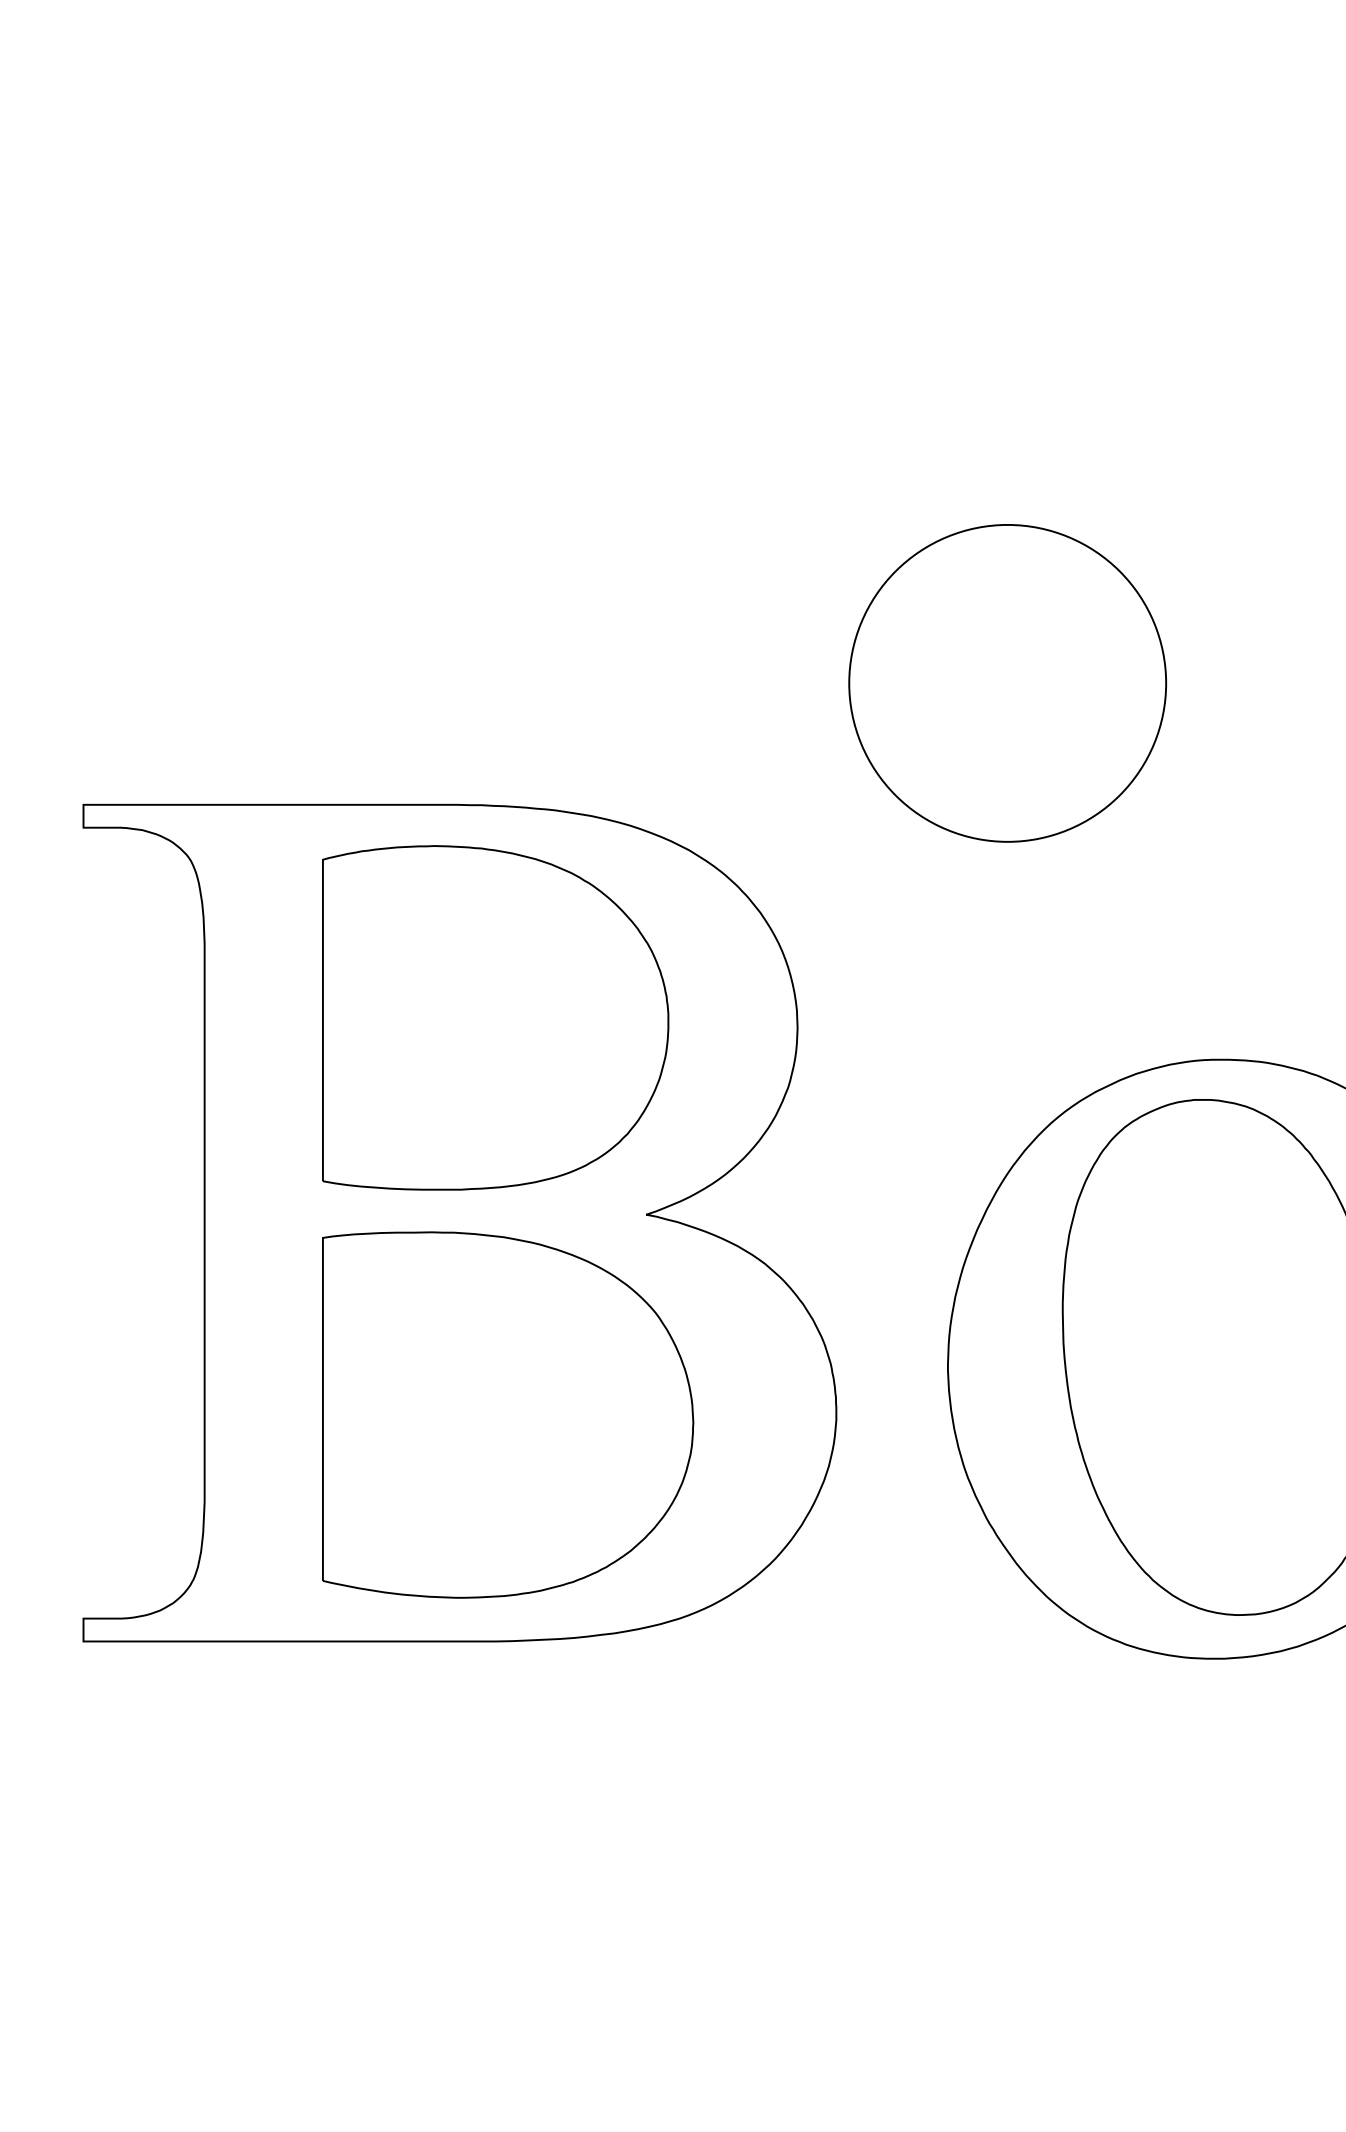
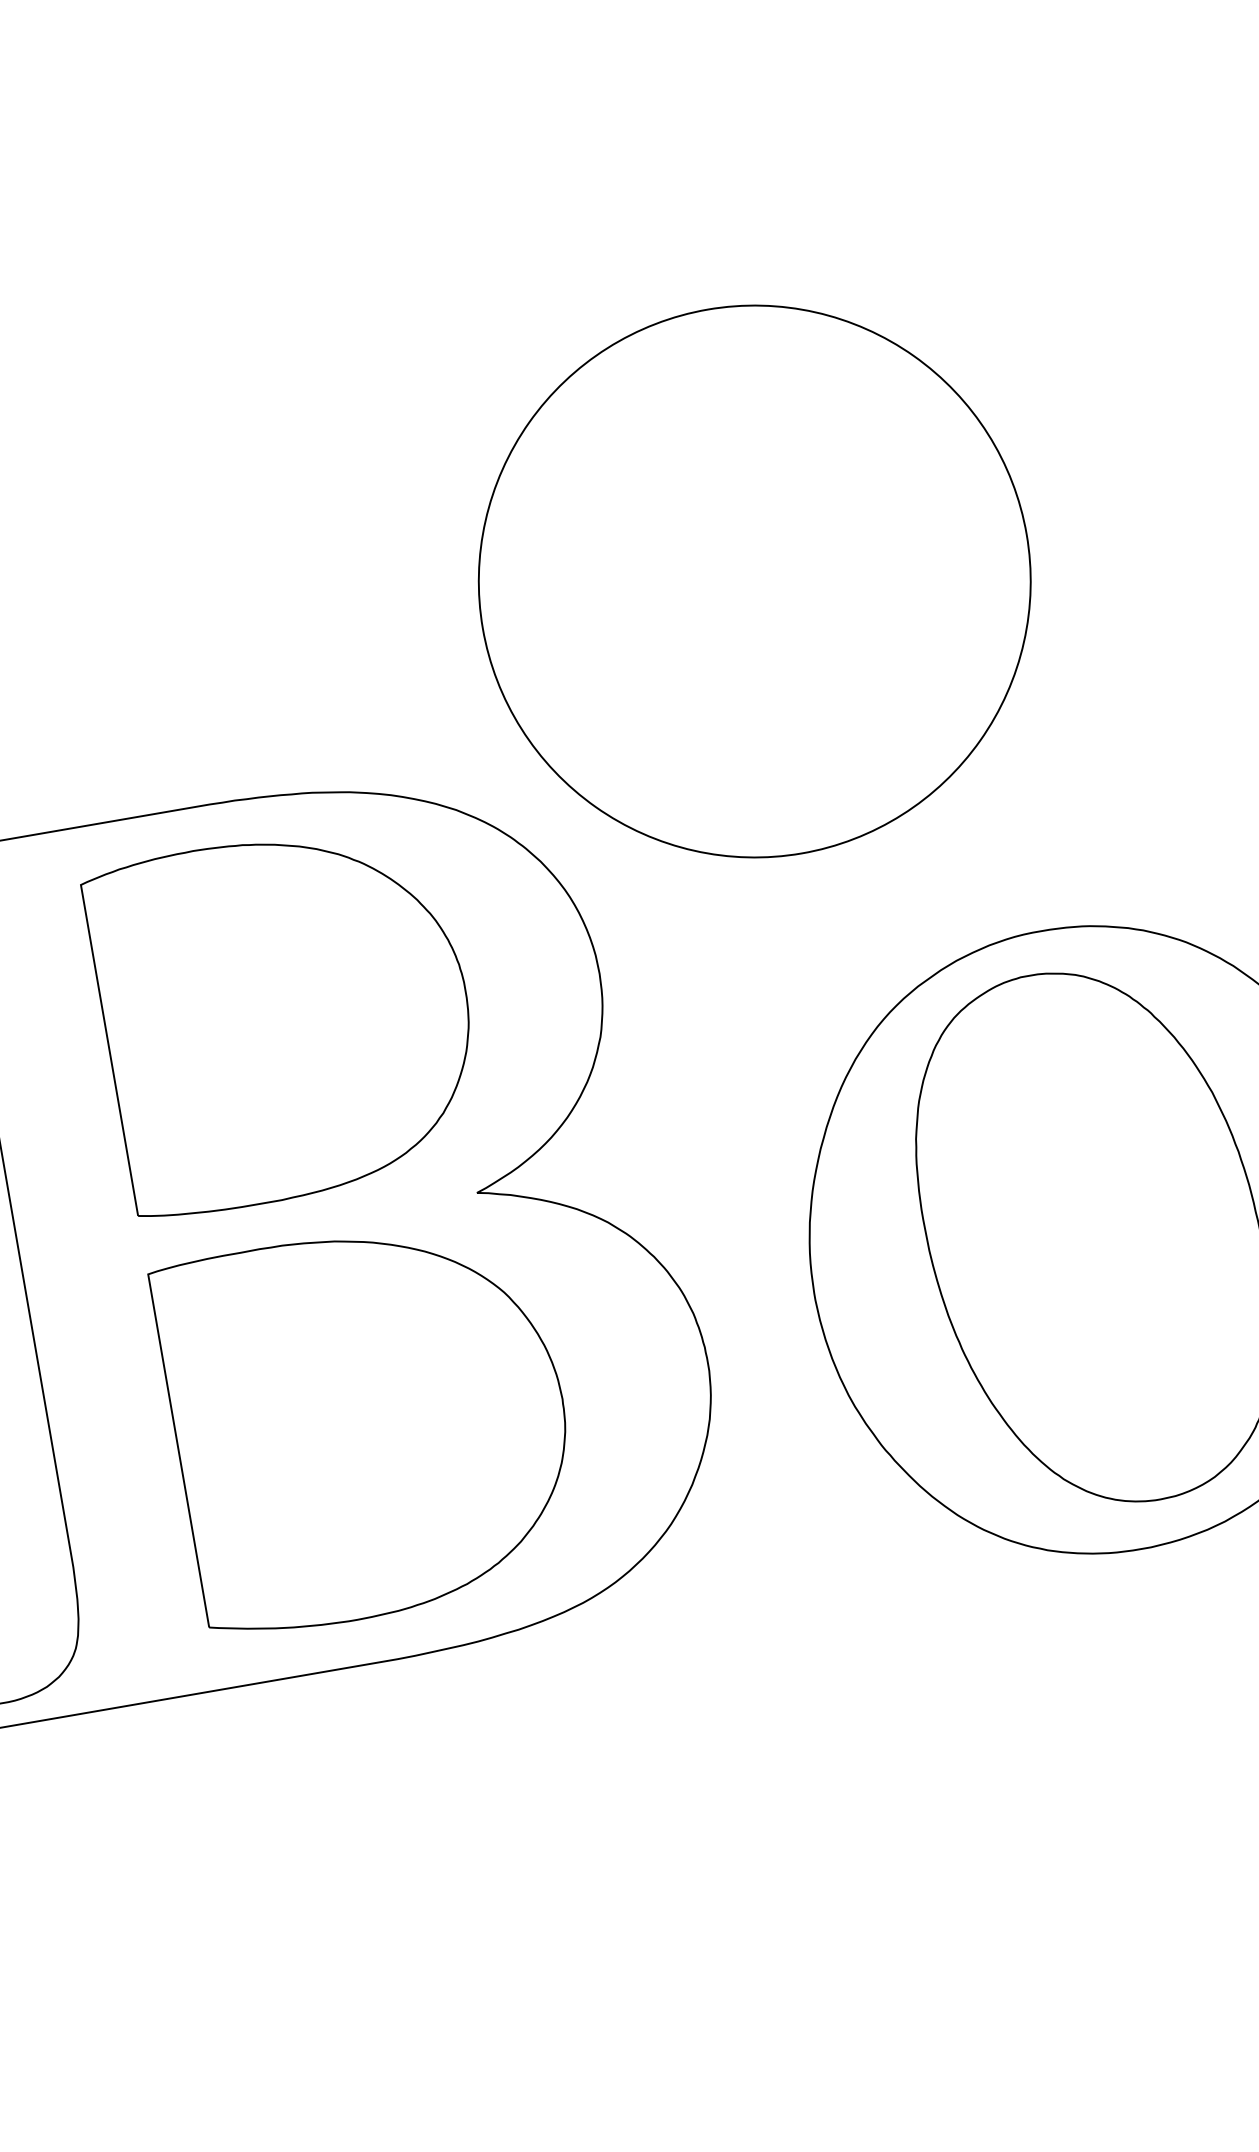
part: (1007, 683) -> (754, 581), size x1.67

